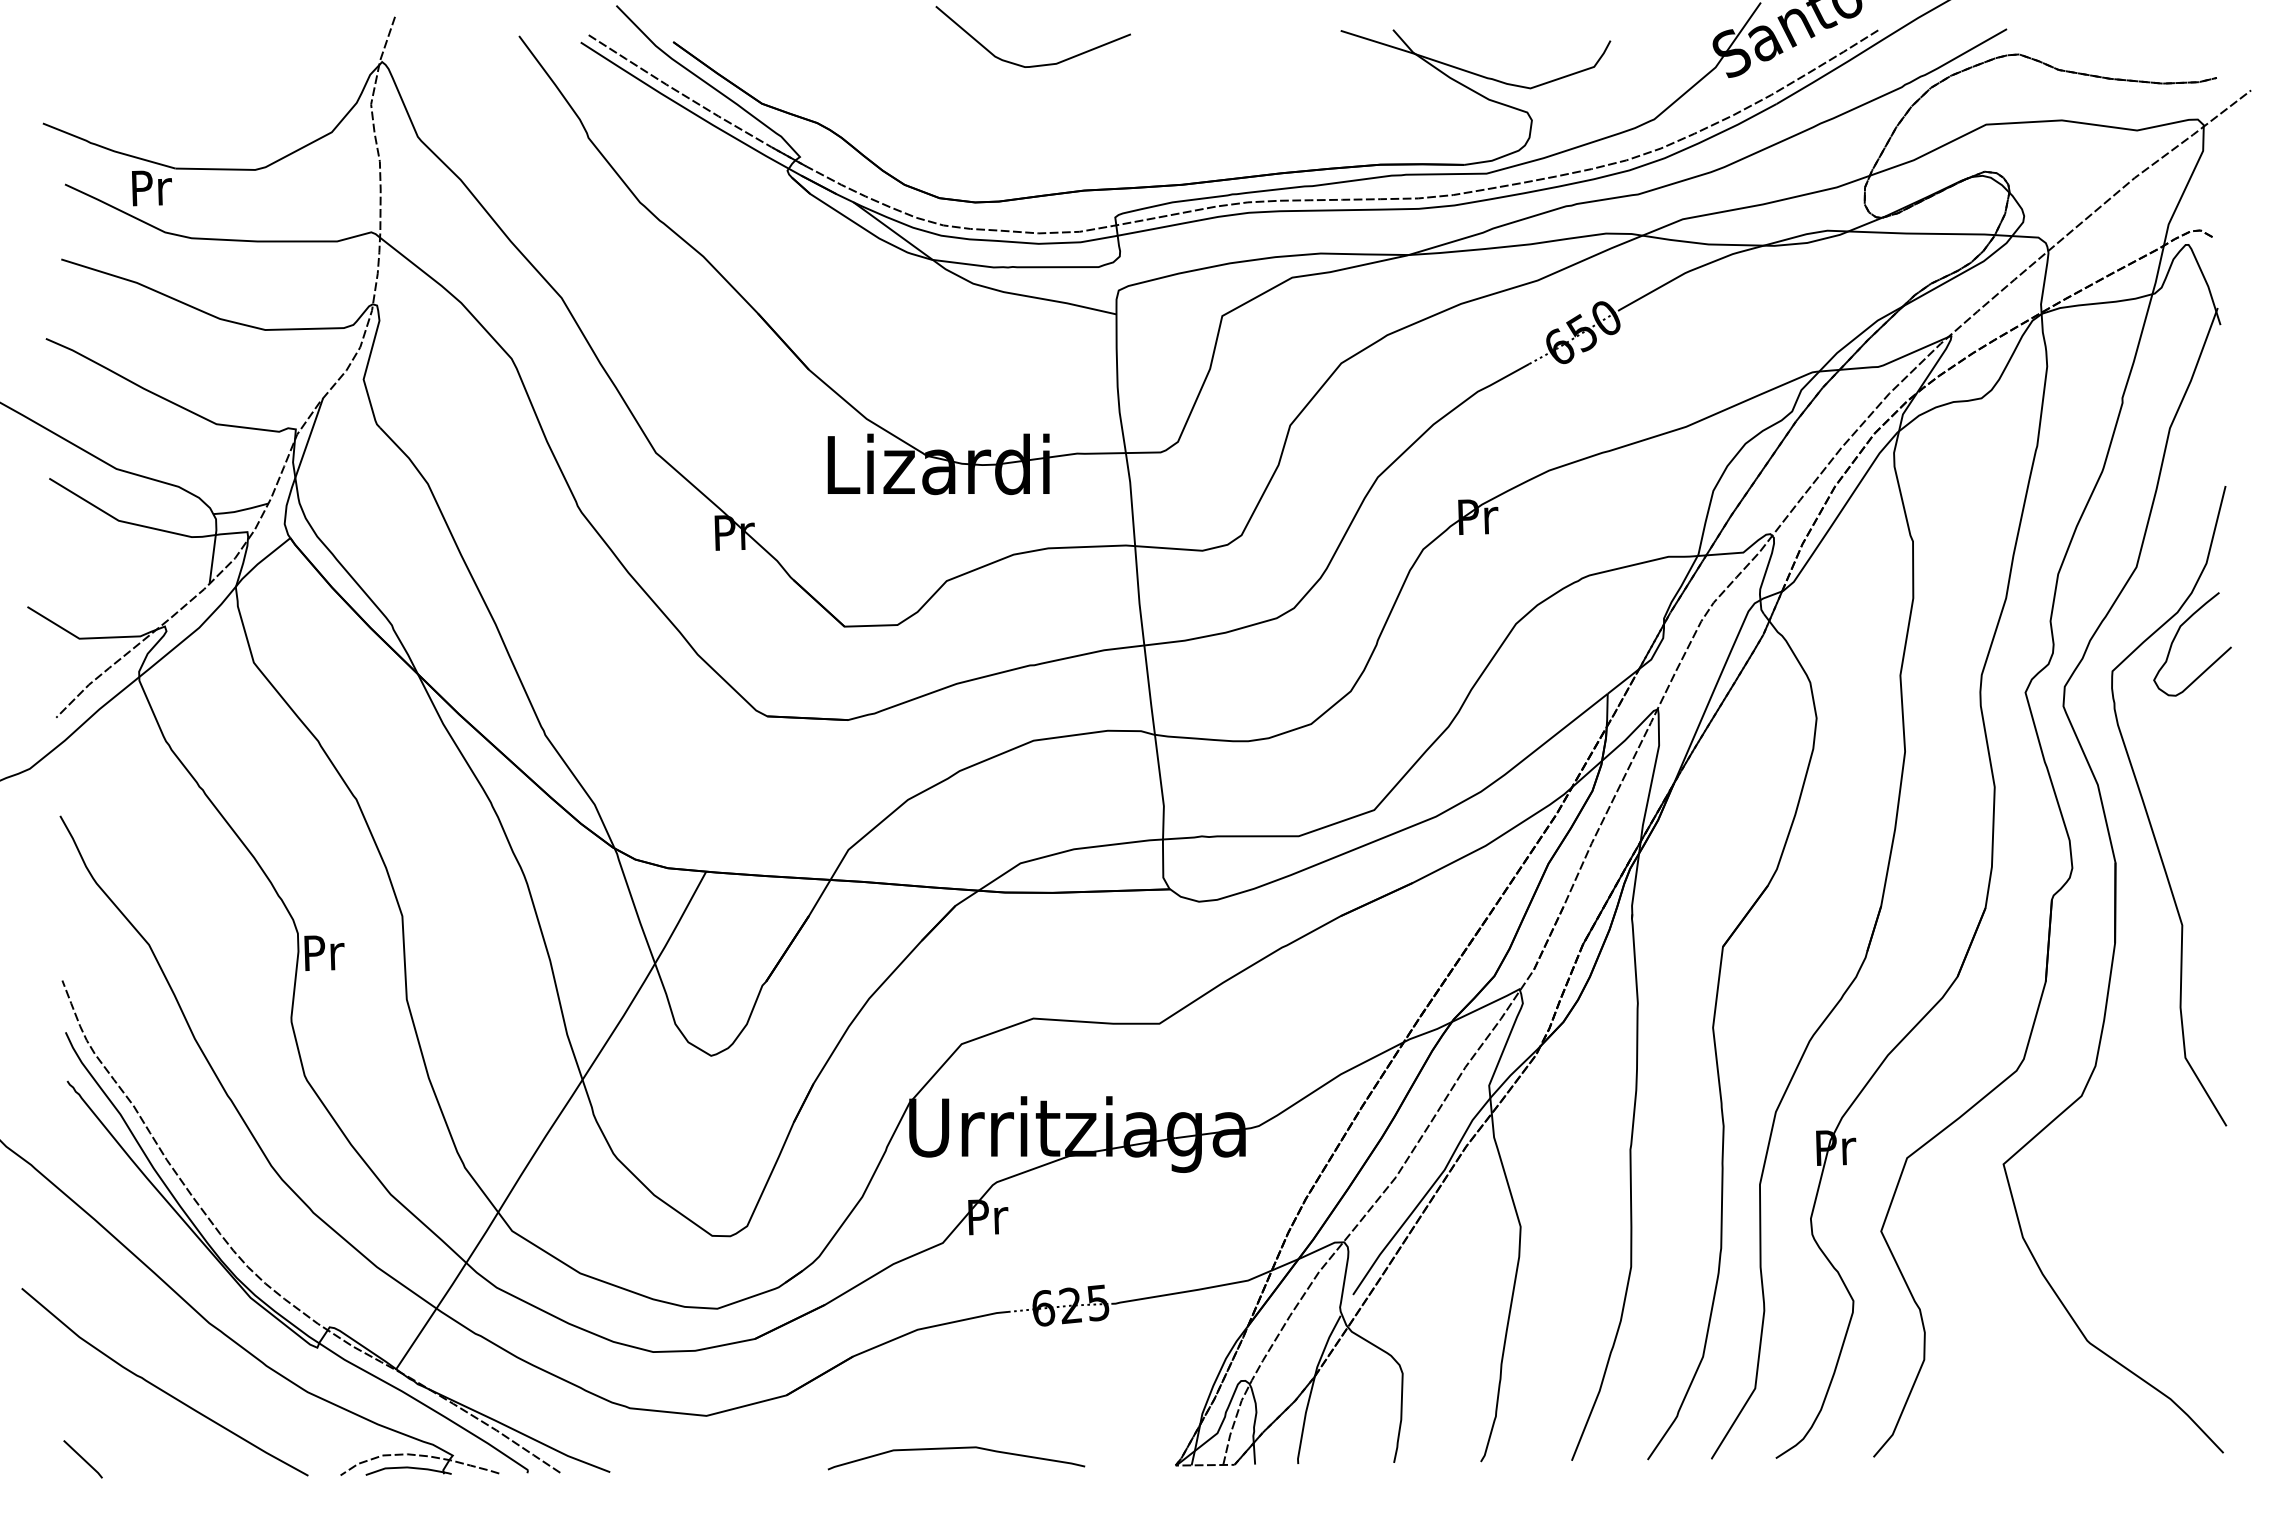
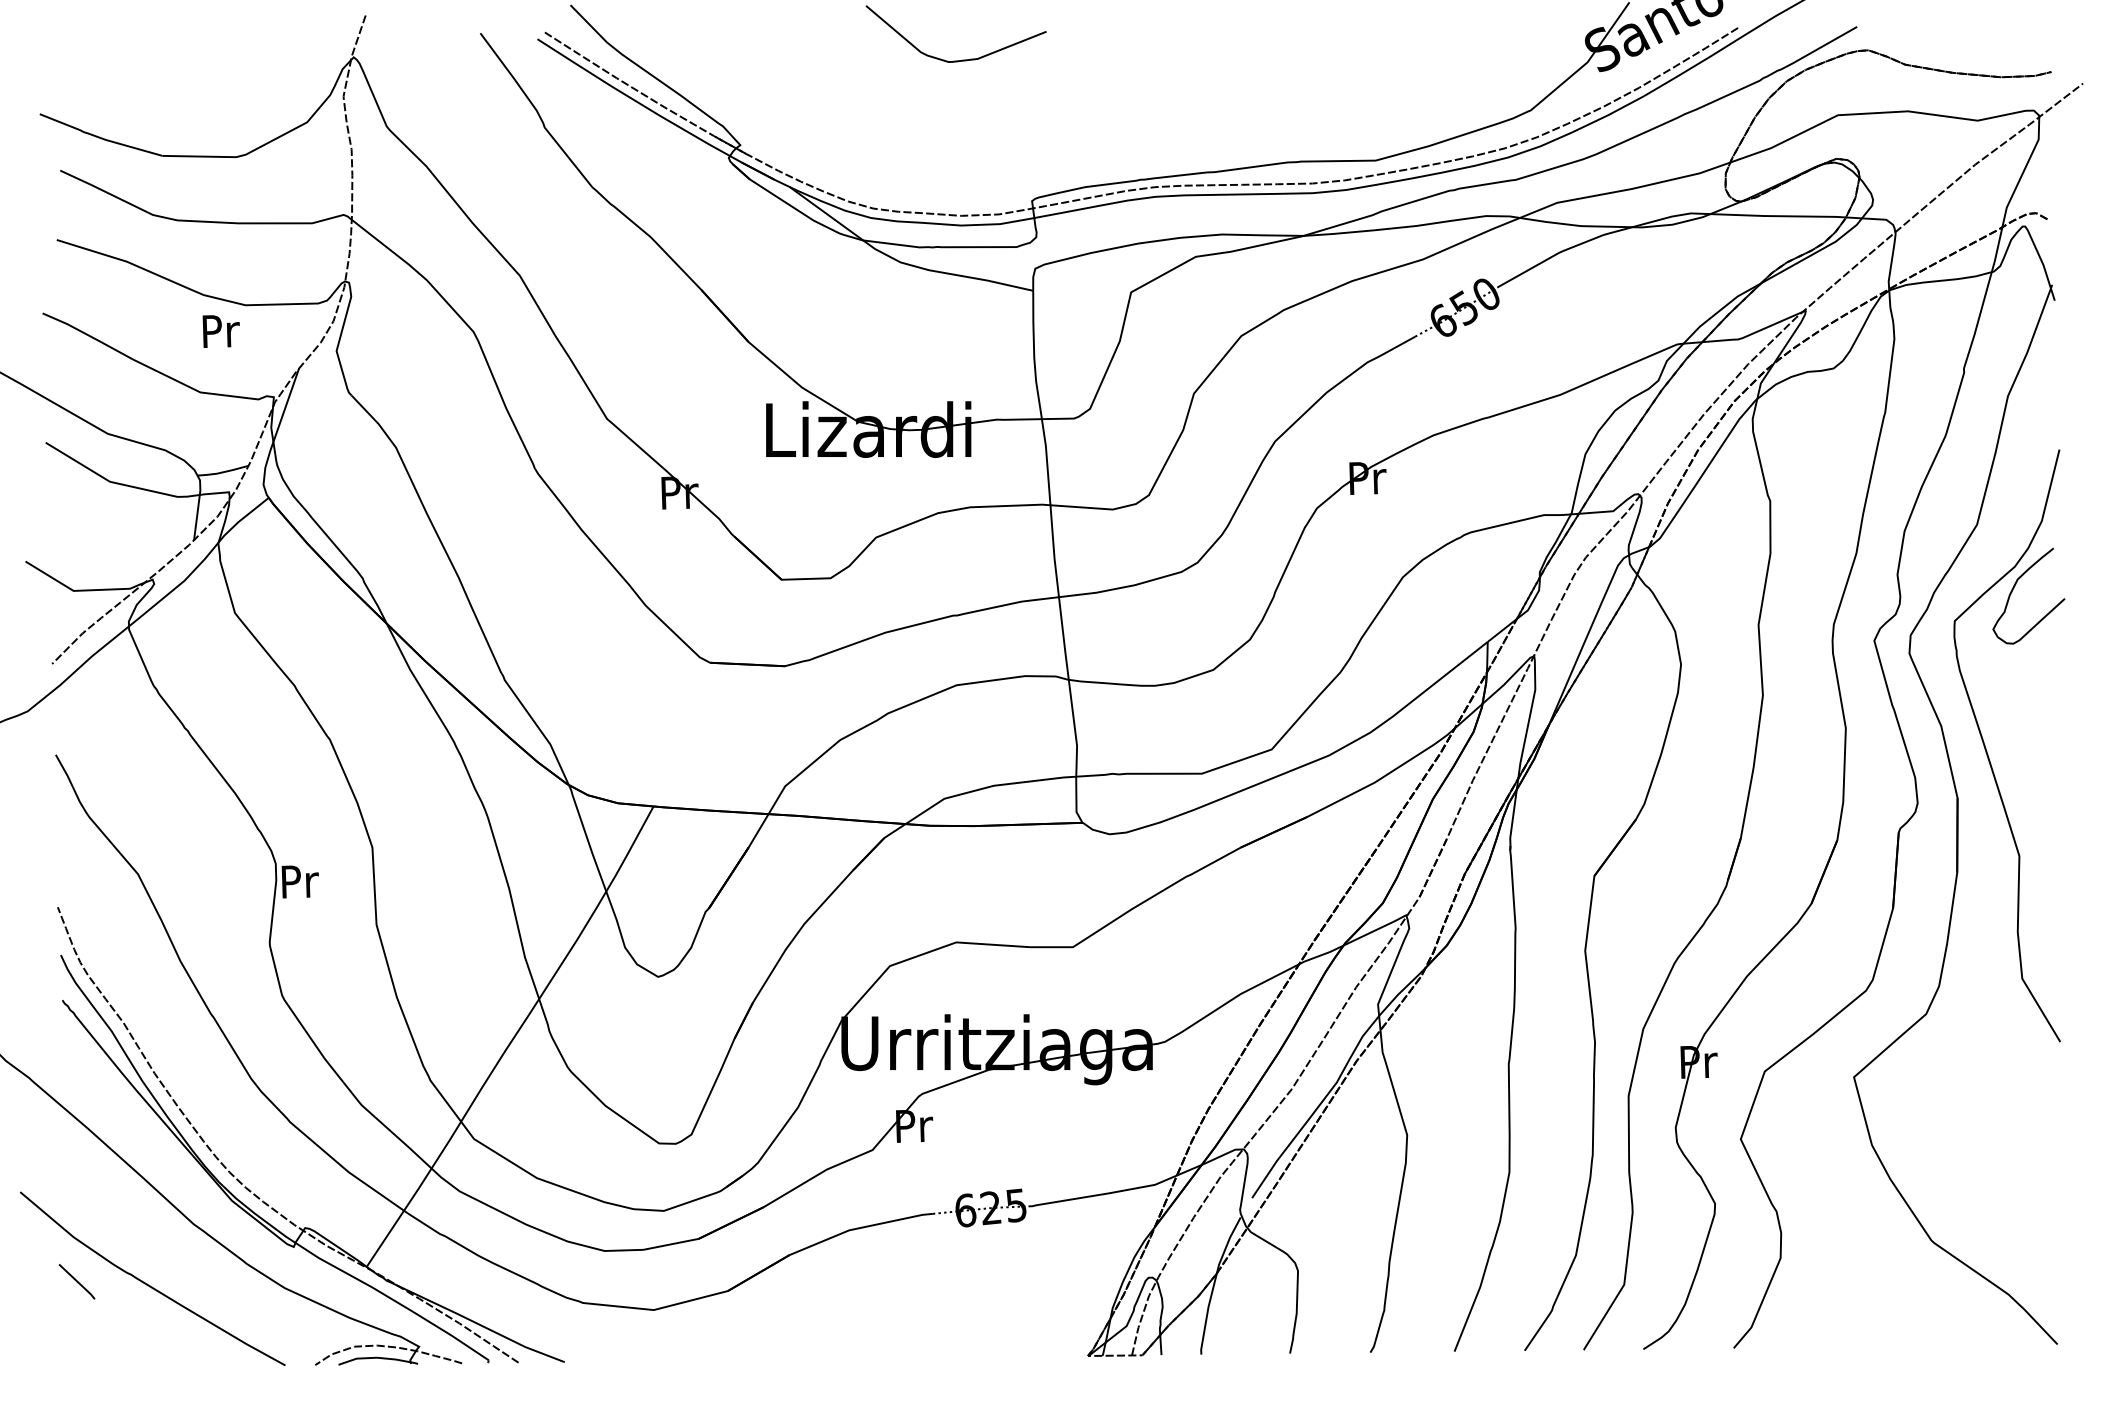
part: (1150, 185) -> (1064, 171), removed
text: (151, 188) -> (220, 331), moved
curve: (953, 1449) -> (882, 1341), removed
line: (82, 1459) -> (76, 1281), moved

